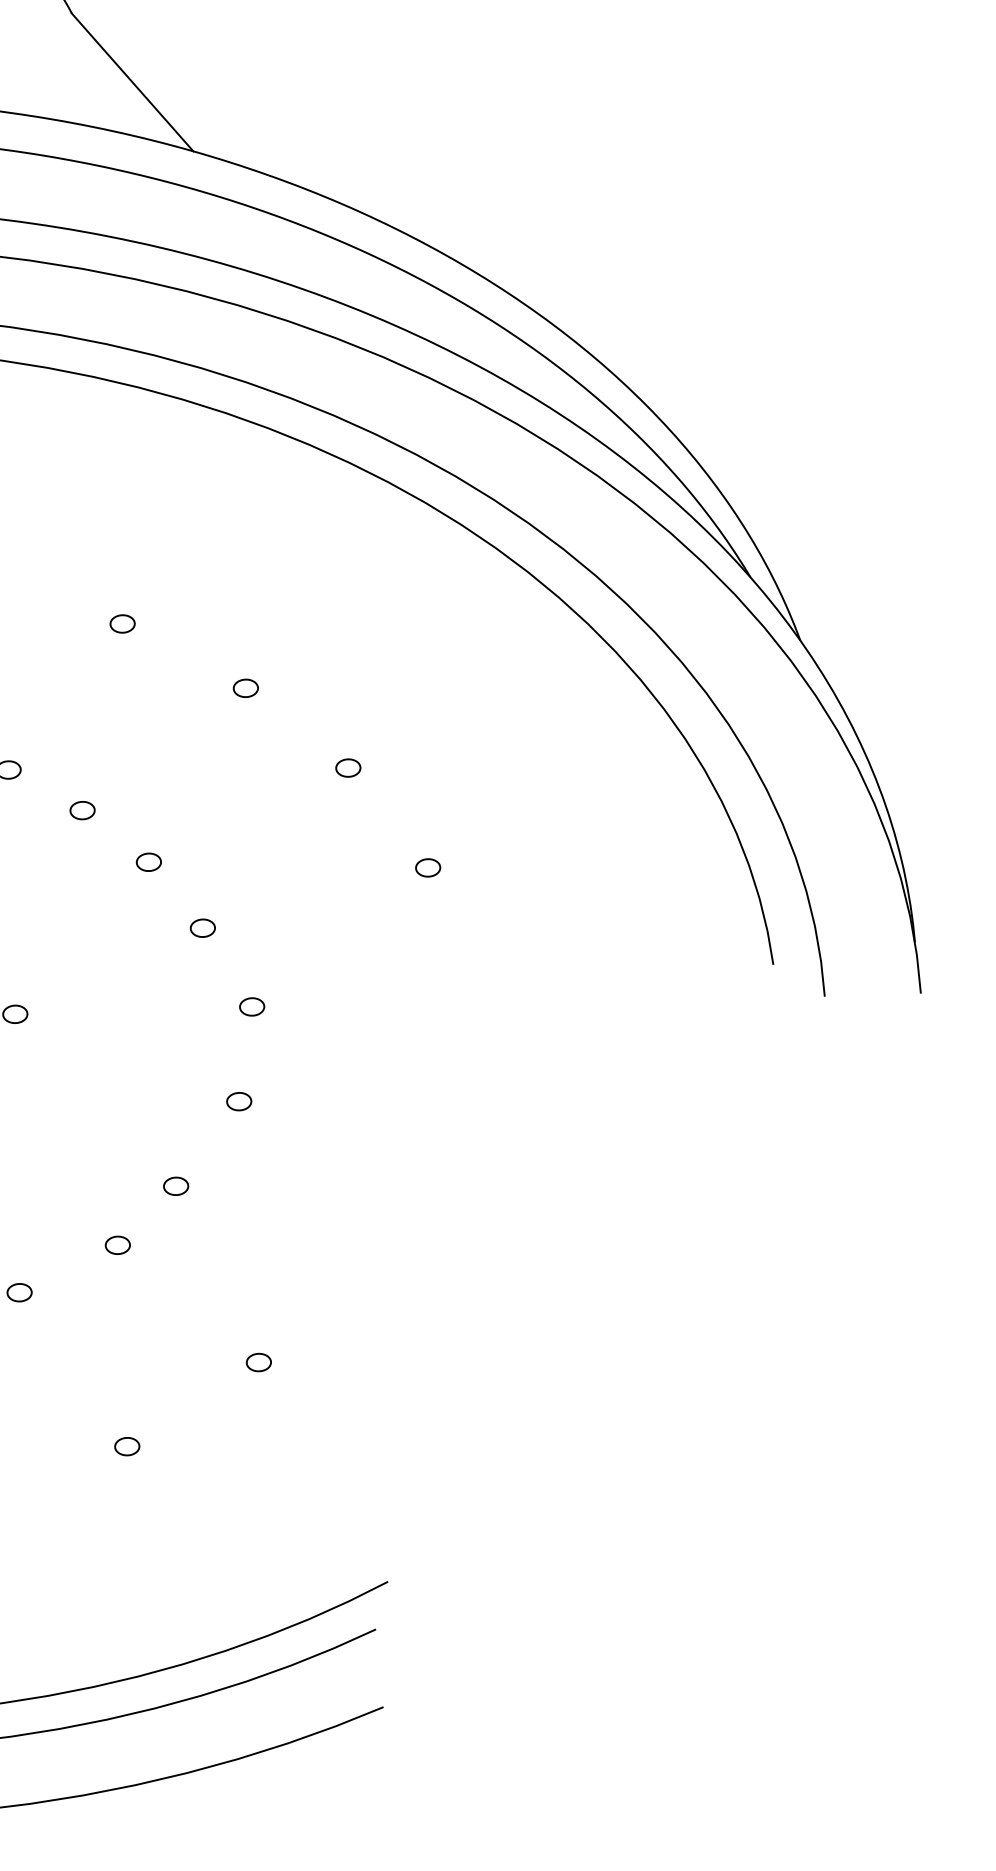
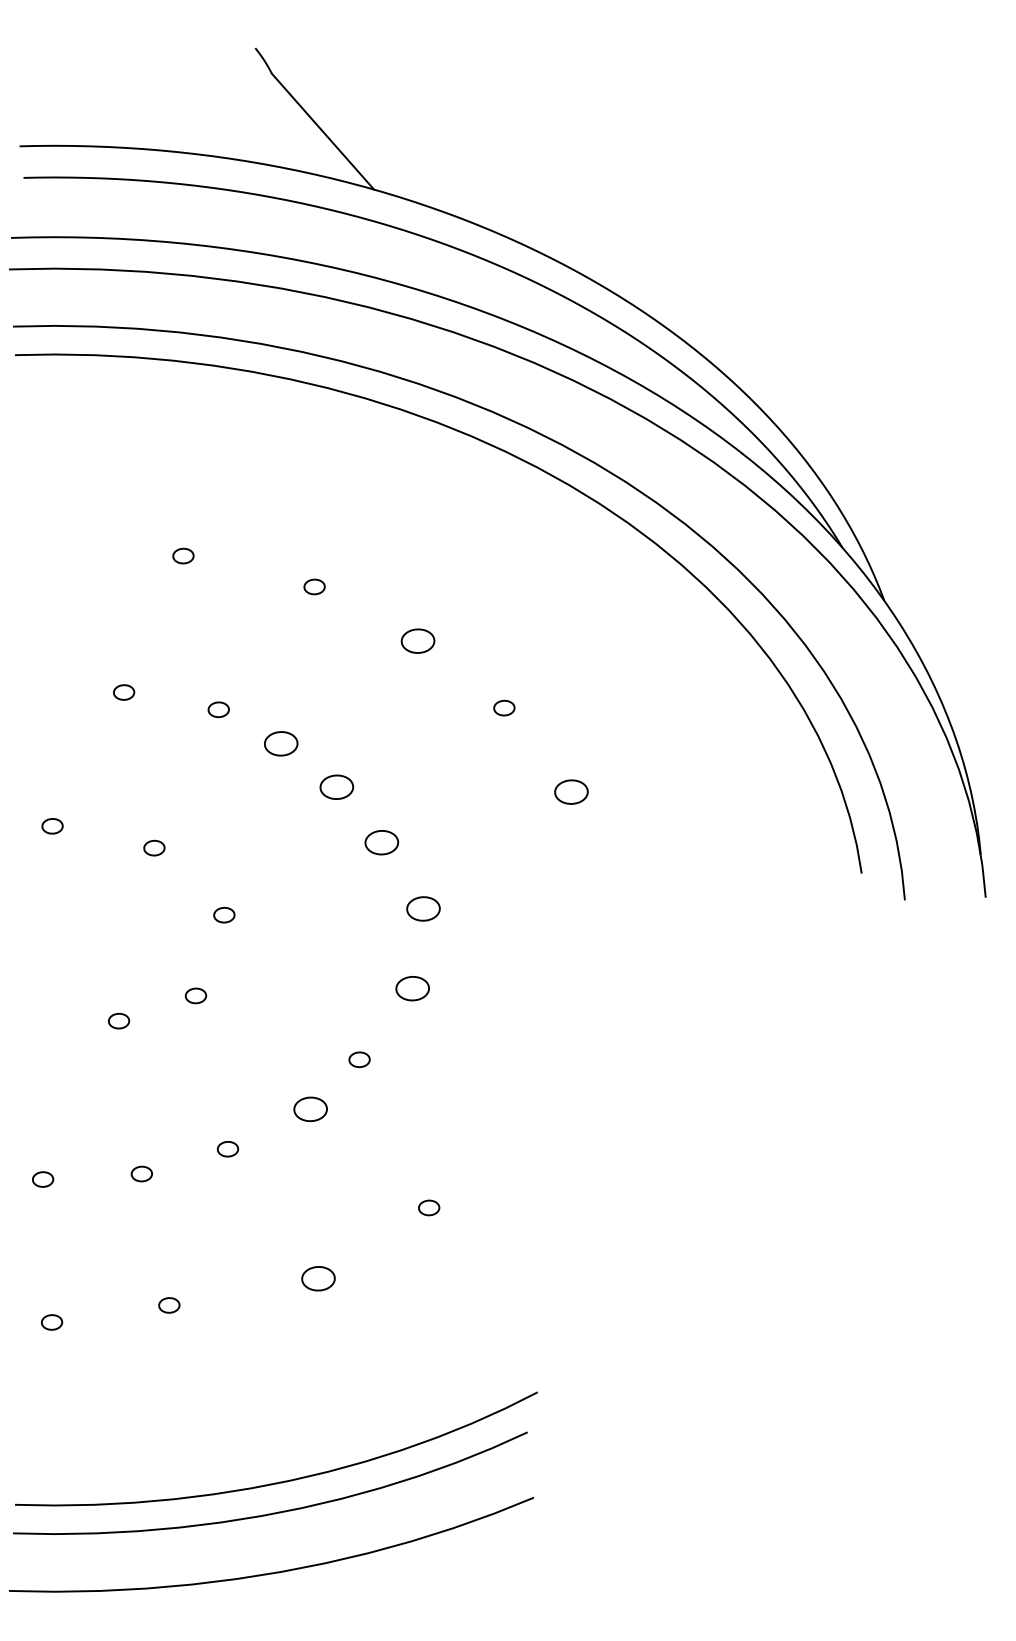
part: (246, 687) -> (418, 640), size x1.6
part: (82, 810) -> (280, 743), size x1.6
part: (148, 862) -> (336, 787), size x1.6
part: (428, 867) -> (571, 791), size x1.6
part: (203, 927) -> (382, 842), size x1.6
part: (252, 1006) -> (423, 908), size x1.6
part: (239, 1101) -> (412, 988), size x1.6
part: (117, 1245) -> (310, 1109), size x1.6
part: (127, 1446) -> (318, 1278), size x1.6

